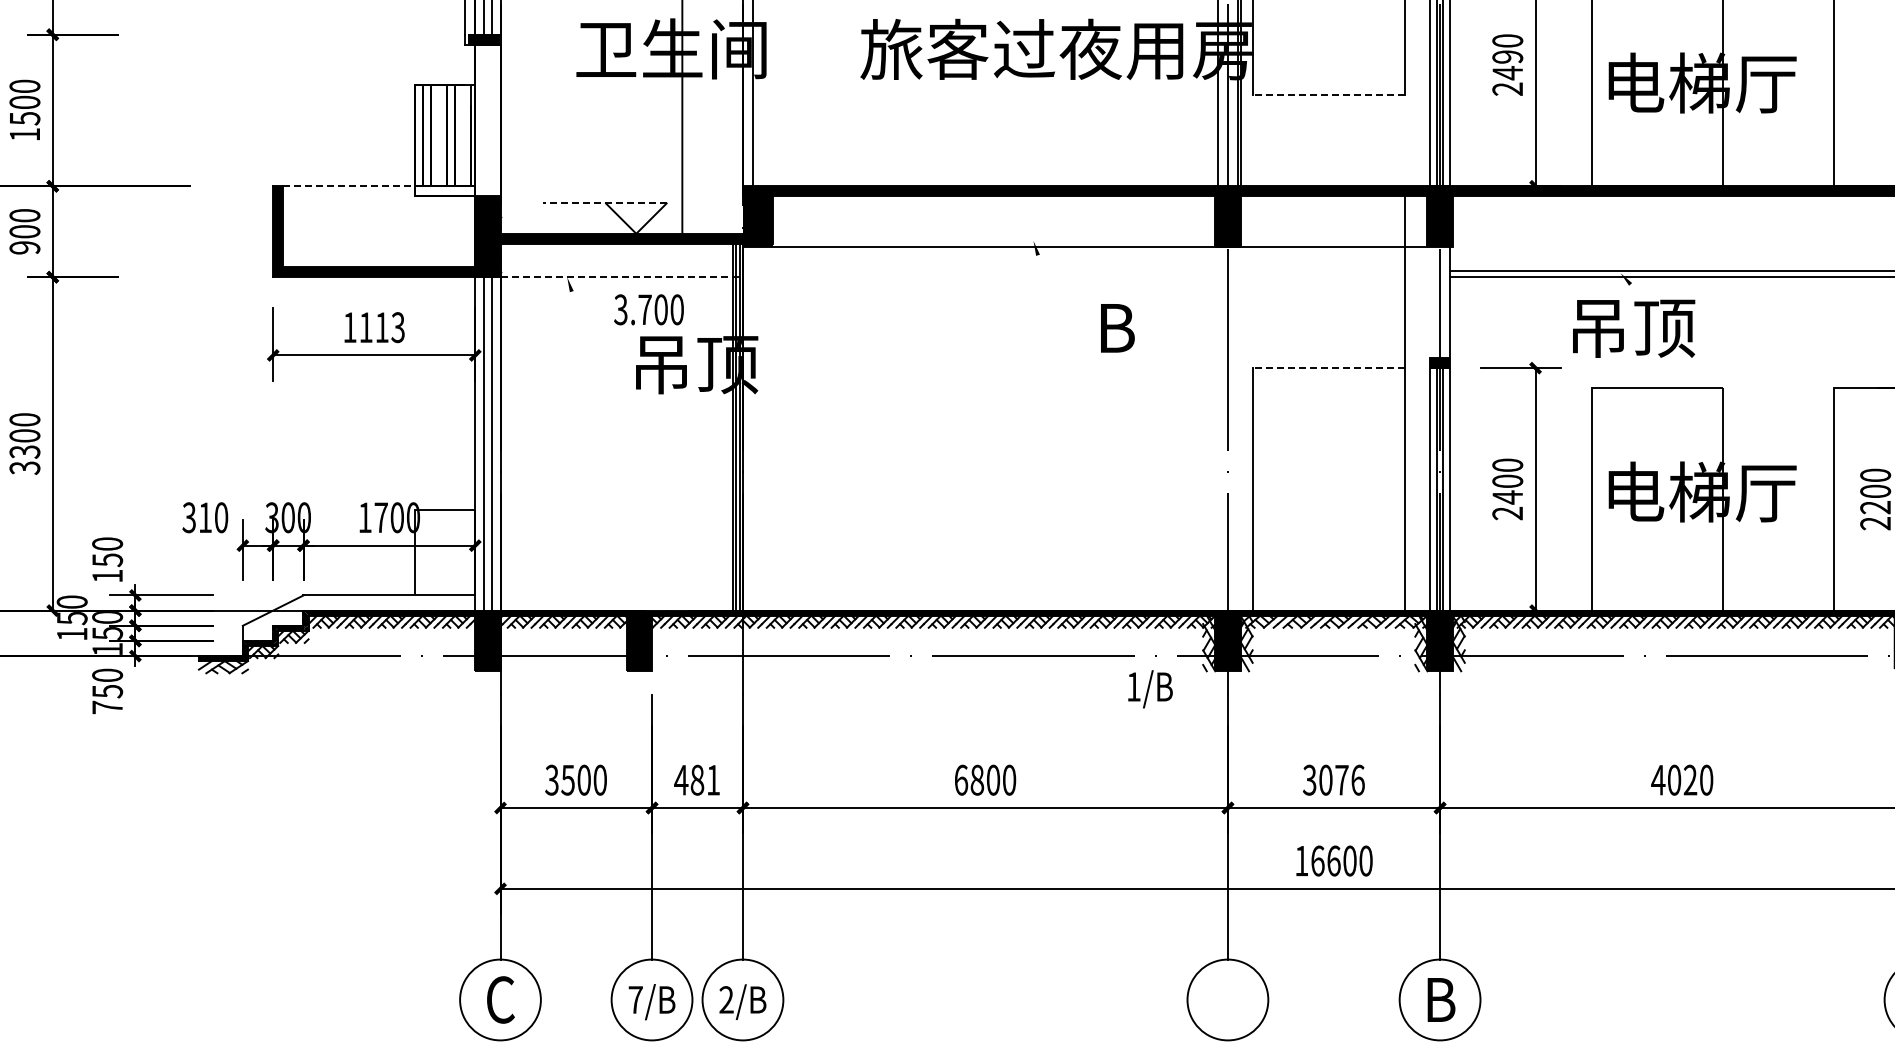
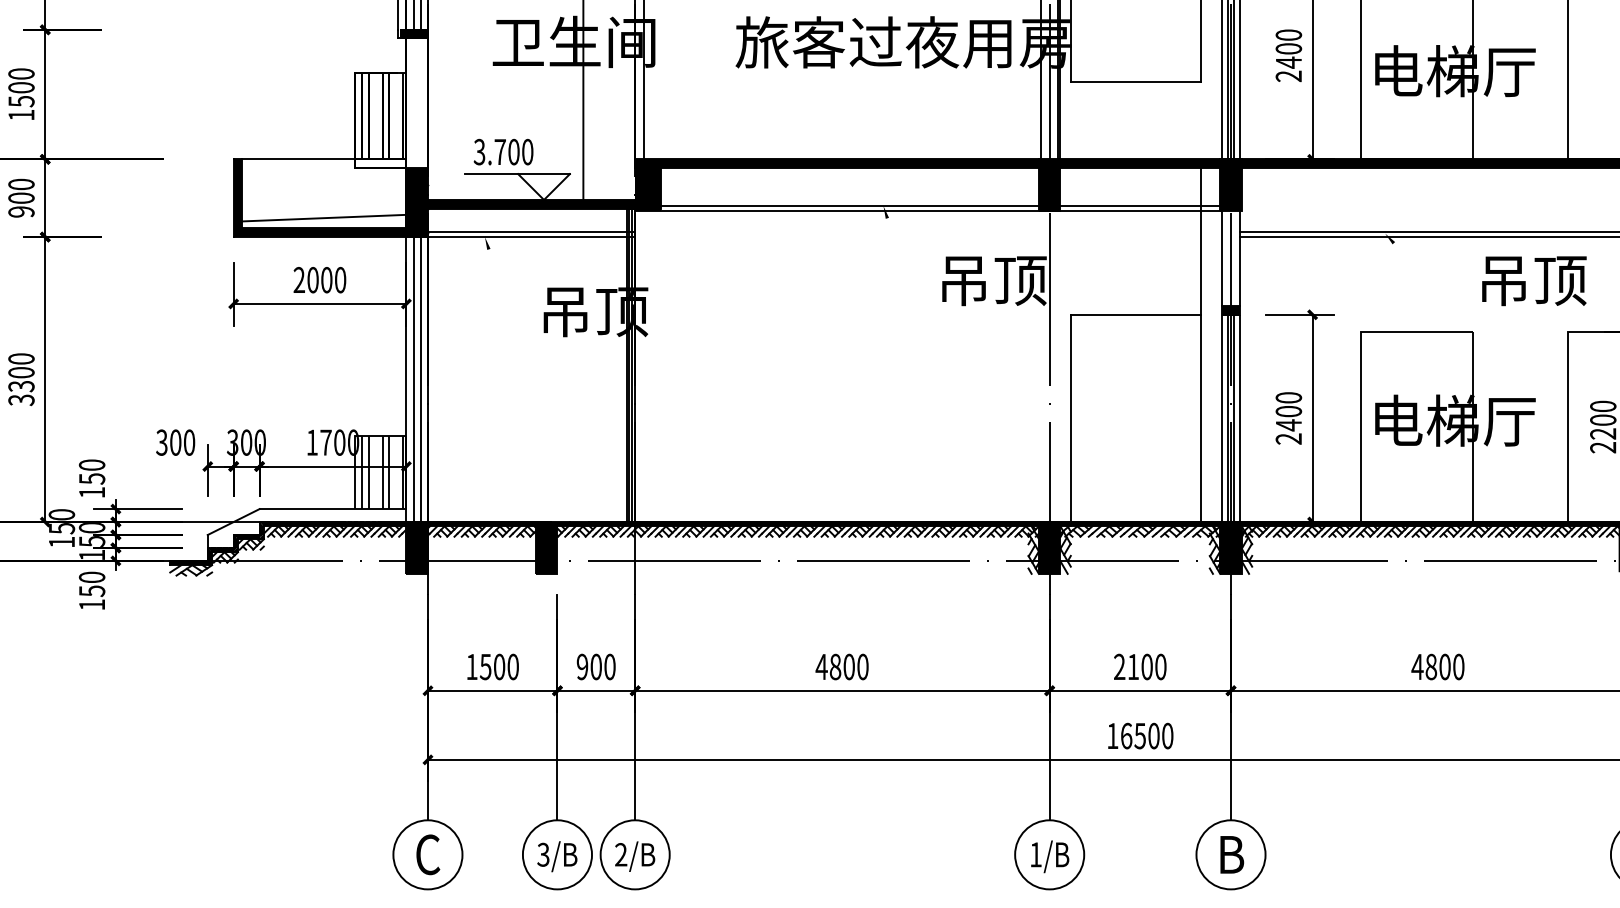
text: (1507, 56) -> (1288, 48), 2490 -> 2400
line: (1328, 95) -> (1135, 81), dashed -> solid
line: (348, 186) -> (298, 159), dashed -> solid
line: (604, 203) -> (516, 174), dashed -> solid
line: (1100, 240) -> (940, 205), added
line: (379, 254) -> (324, 217), added
line: (621, 271) -> (531, 232), added
line: (622, 277) -> (532, 237), dashed -> solid
line: (1429, 302) -> (1221, 258), added
text: (648, 309) -> (503, 151), moved
text: (373, 327) -> (319, 280), 1113 -> 2000
text: (1162, 328) -> (993, 280), B -> 吊顶
text: (1634, 328) -> (1534, 280), moved
line: (1328, 368) -> (1135, 315), dashed -> solid
text: (205, 517) -> (175, 442), 310 -> 300
hatch: (447, 552) -> (382, 472), added
text: (1150, 689) -> (1050, 856), moved
text: (107, 707) -> (92, 604), 750 -> 150
text: (551, 779) -> (471, 666), 3500 -> 1500
text: (697, 779) -> (596, 666), 481 -> 900
text: (961, 779) -> (821, 666), 6800 -> 4800
text: (1333, 779) -> (1139, 666), 3076 -> 2100
text: (1682, 779) -> (1438, 666), 4020 -> 4800
text: (1333, 860) -> (1139, 735), 16600 -> 16500
text: (635, 999) -> (543, 854), 7/B -> 3/B

